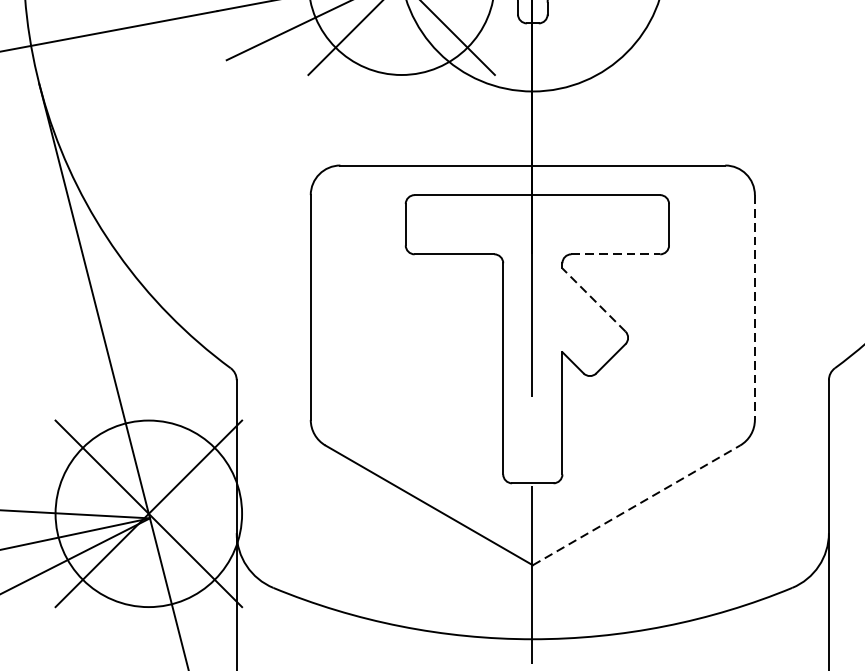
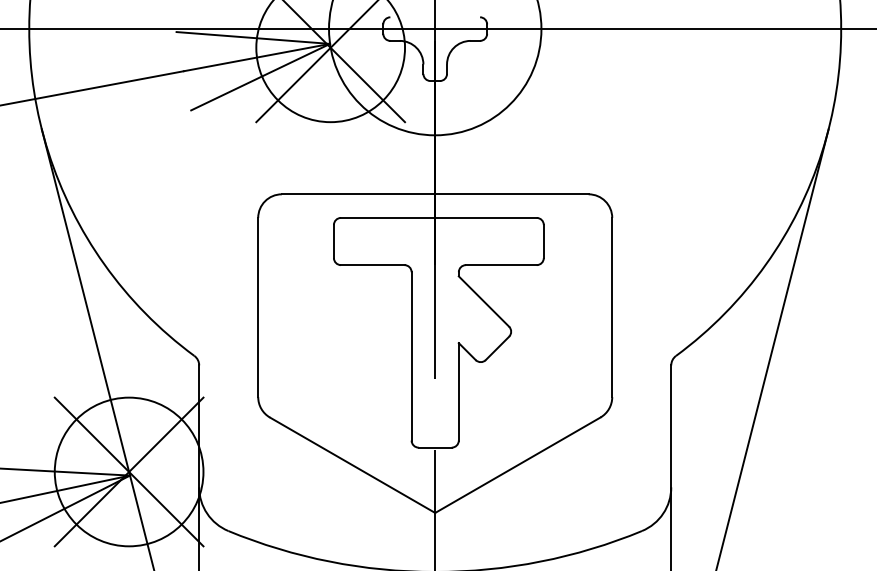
line: (615, 254) -> (501, 265), dashed -> solid
line: (593, 299) -> (483, 301), dashed -> solid
line: (755, 307) -> (612, 307), dashed -> solid
line: (637, 505) -> (518, 465), dashed -> solid

